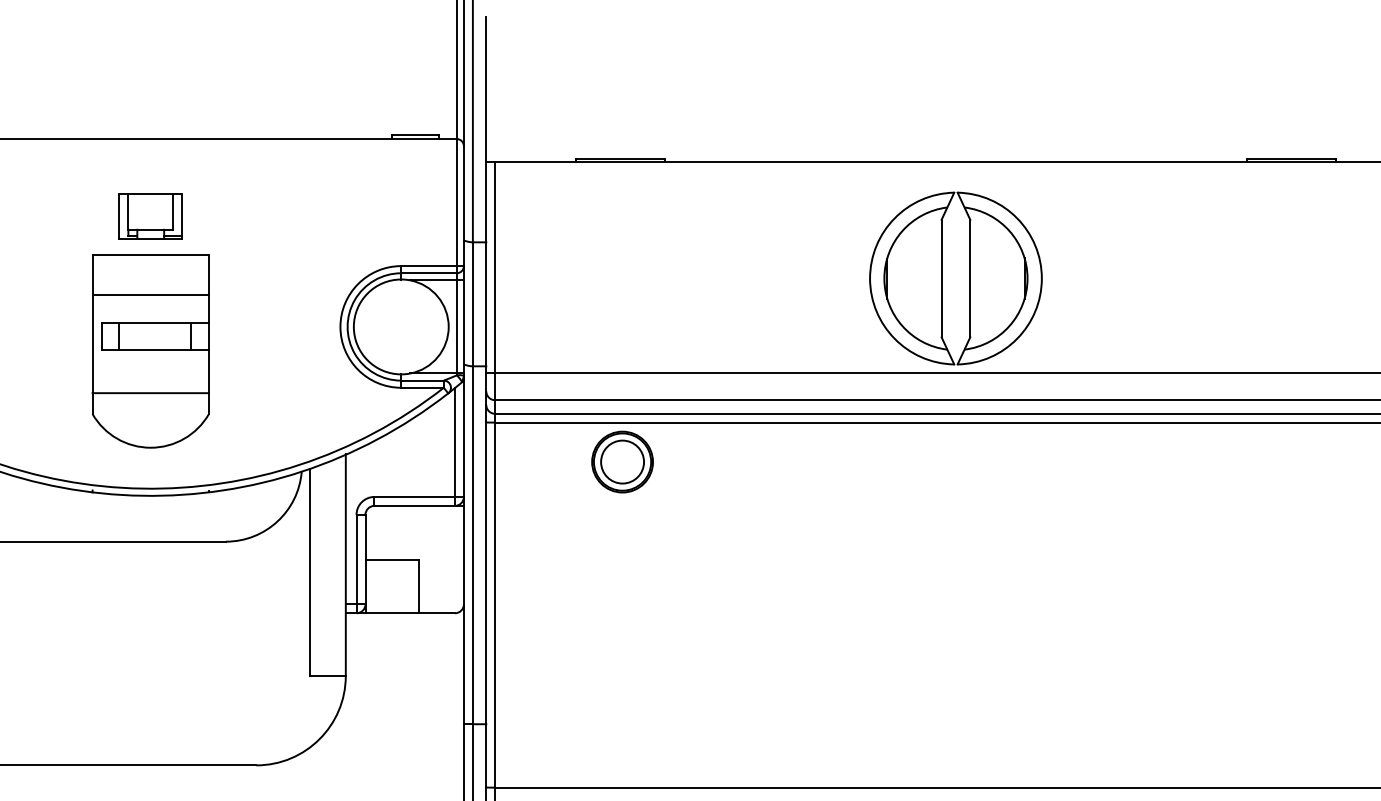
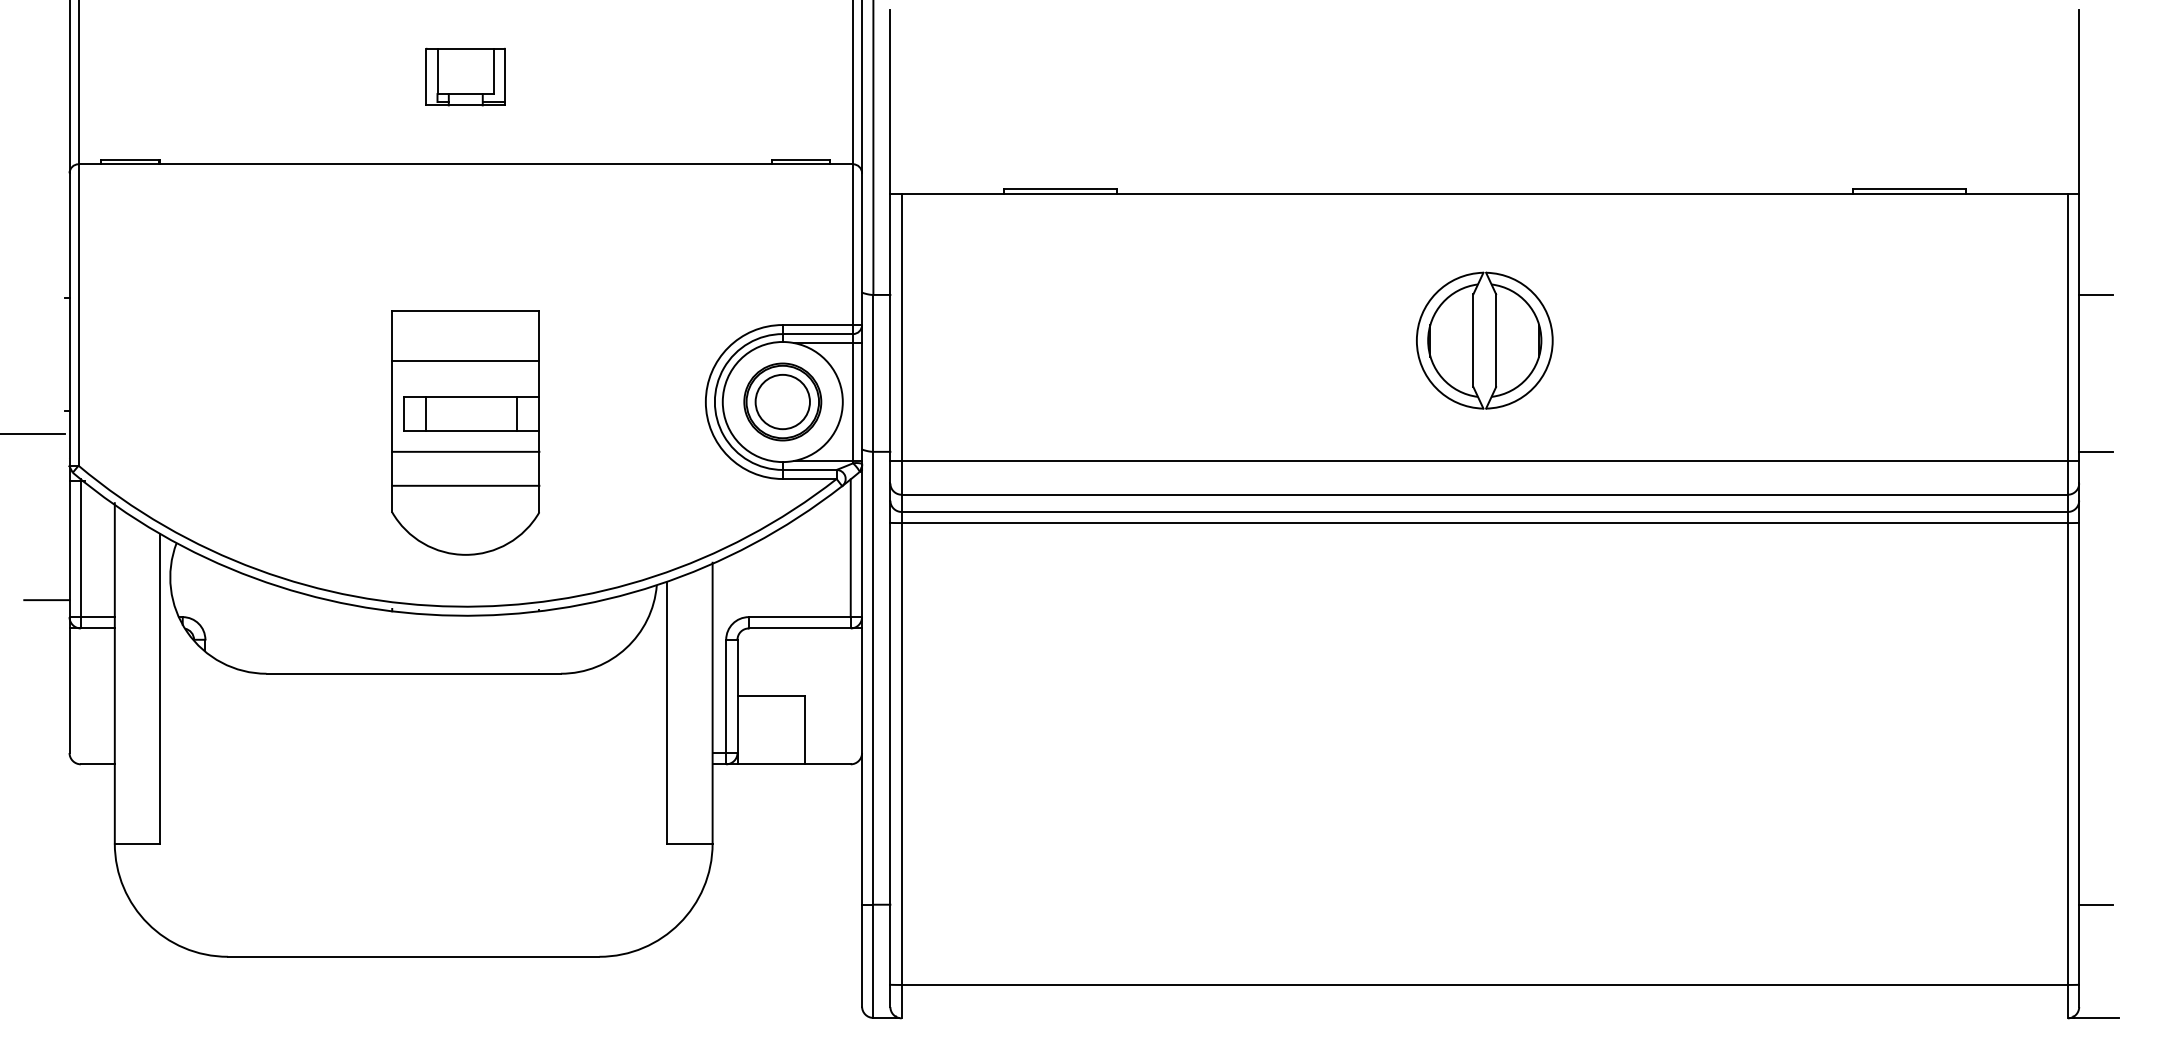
part: (150, 215) -> (465, 76), moved
part: (955, 278) -> (1484, 340), size x0.62
line: (150, 366) -> (465, 451), added
part: (622, 461) -> (782, 401), moved

